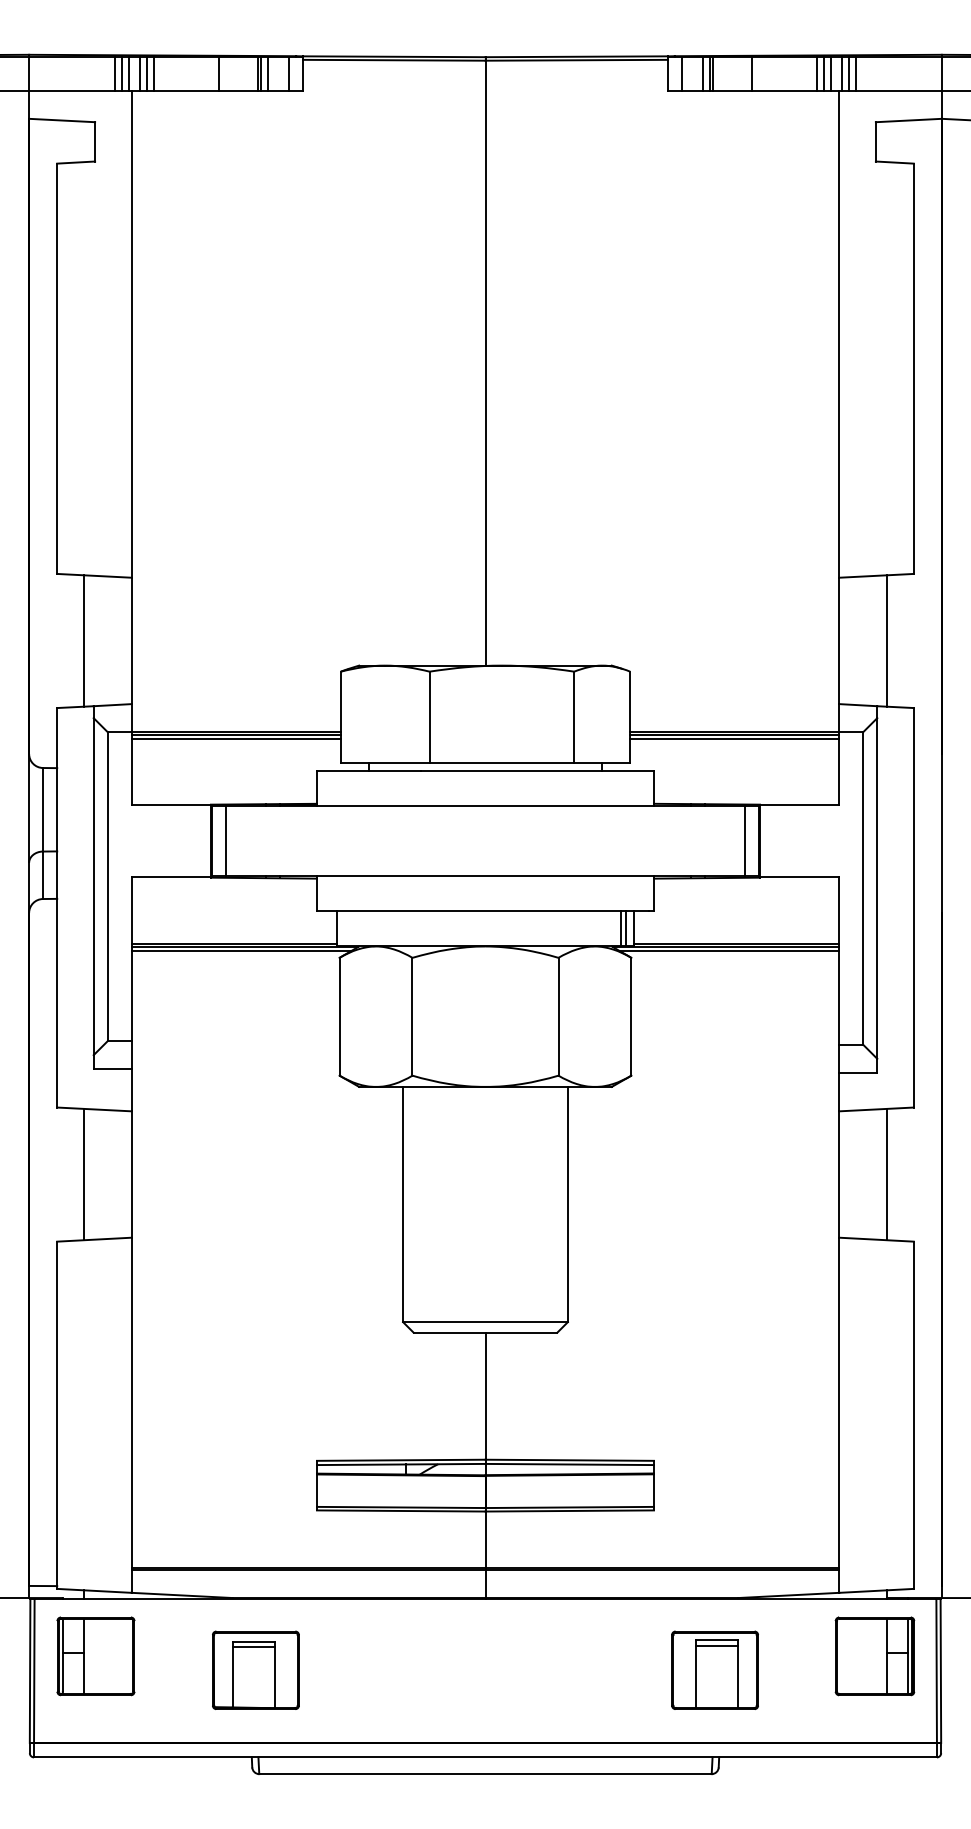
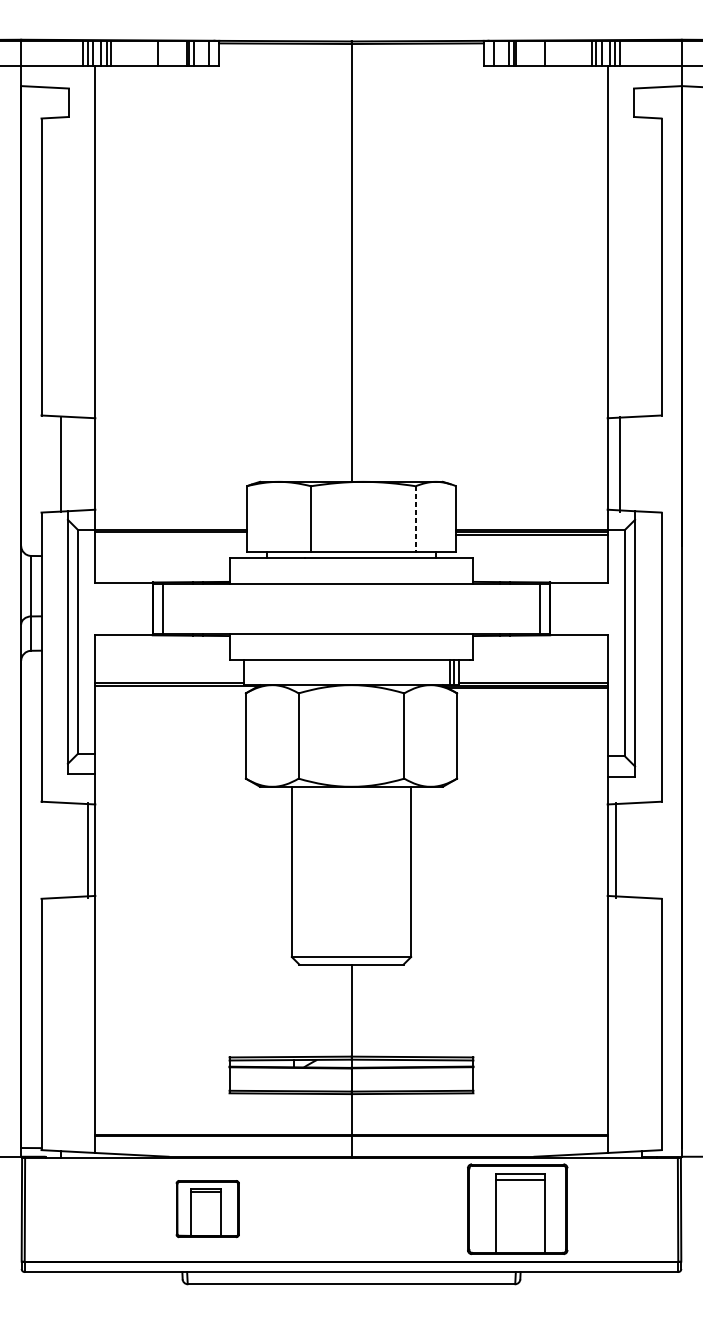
line: (887, 640) -> (620, 463), moved
line: (574, 717) -> (415, 519), solid -> dashed
line: (235, 738) -> (170, 534), removed
line: (241, 950) -> (174, 688), removed
line: (83, 1174) -> (87, 850), moved
line: (887, 1174) -> (616, 850), moved
part: (95, 1656) -> (69, 1199), removed
part: (874, 1656) -> (633, 1199), removed
part: (255, 1669) -> (207, 1208), moved
part: (714, 1669) -> (517, 1208), size x1.6

